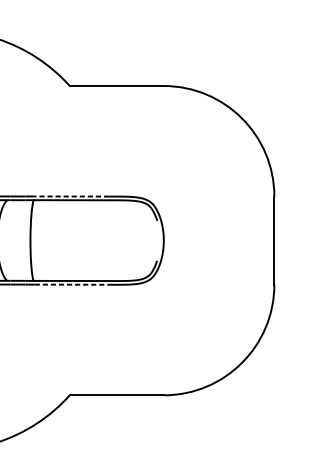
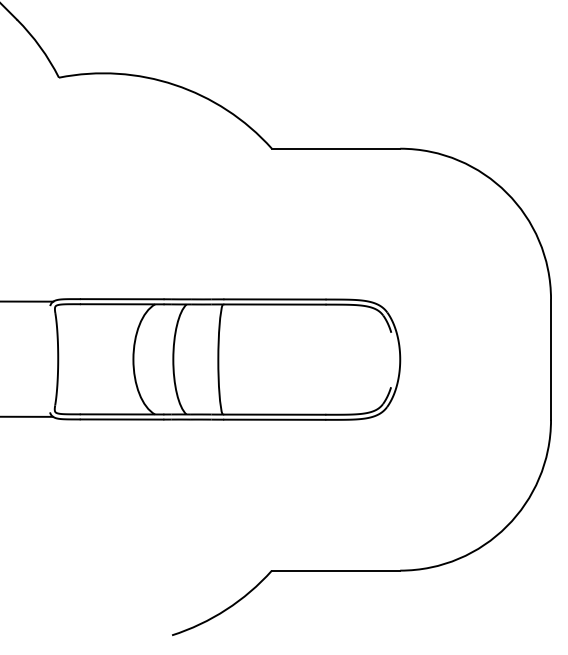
line: (71, 196) -> (274, 299), dashed -> solid
line: (71, 284) -> (274, 419), dashed -> solid

